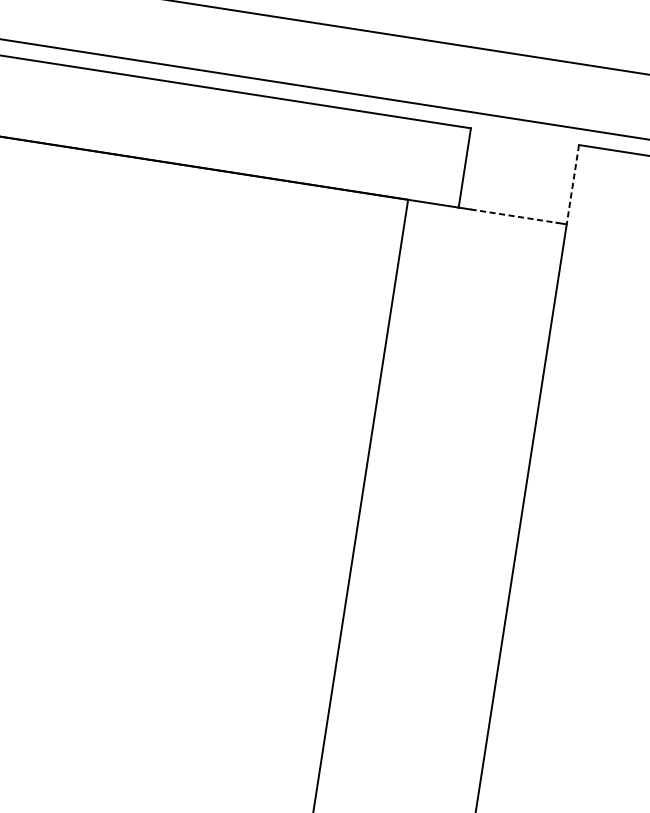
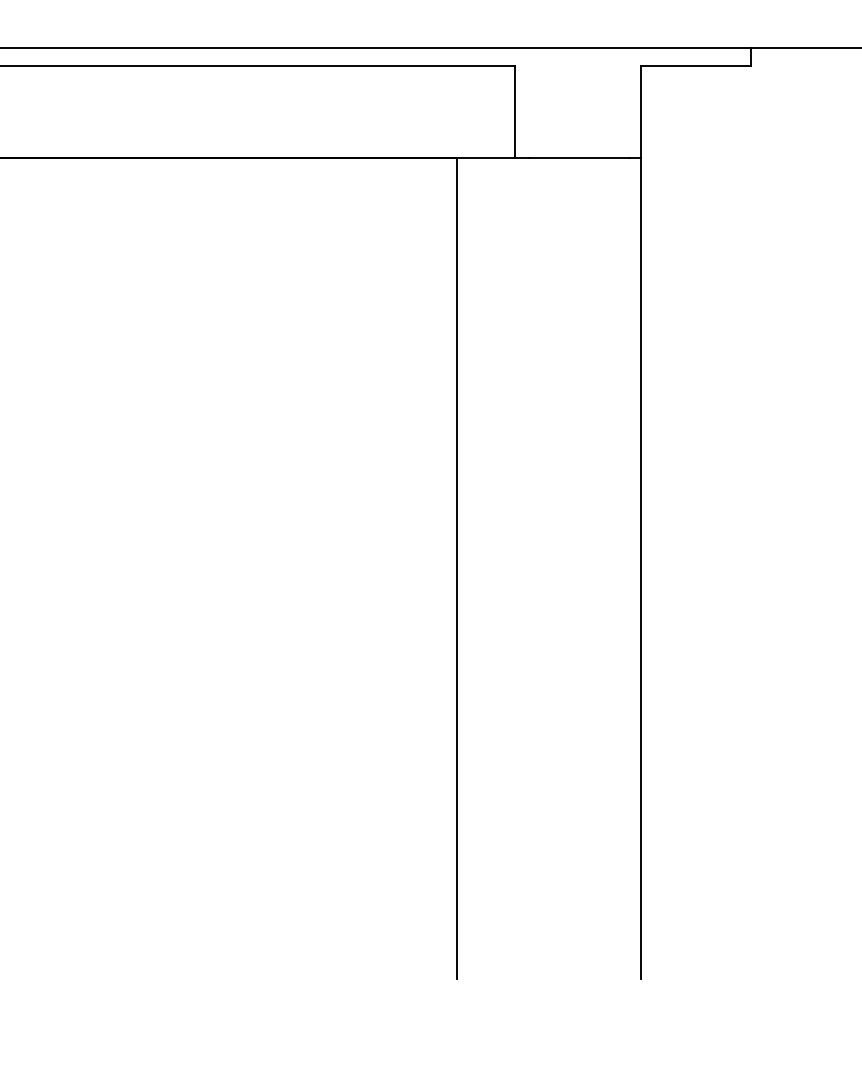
line: (572, 184) -> (640, 112), dashed -> solid
line: (513, 216) -> (578, 158), dashed -> solid

